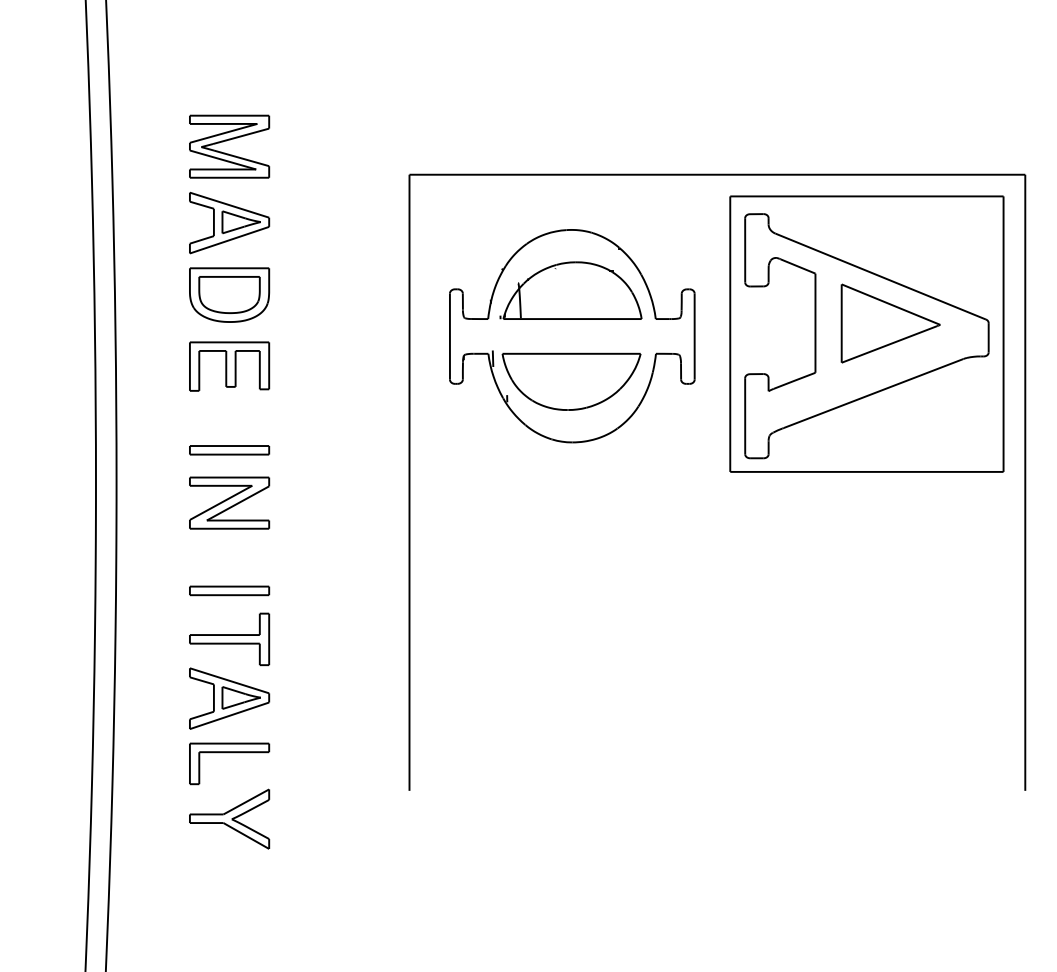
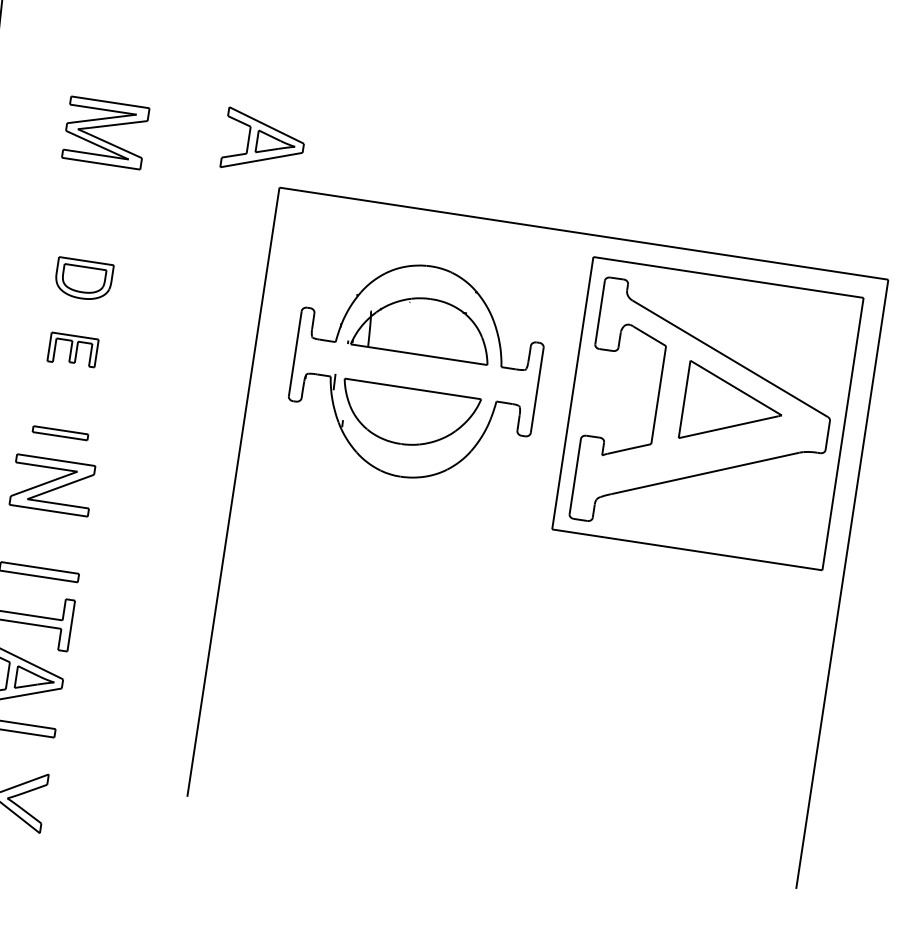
part: (229, 222) -> (264, 142), moved
part: (229, 294) -> (83, 279), size x0.7
part: (229, 366) -> (72, 350), size x0.6
part: (229, 450) -> (60, 433), size x0.7

